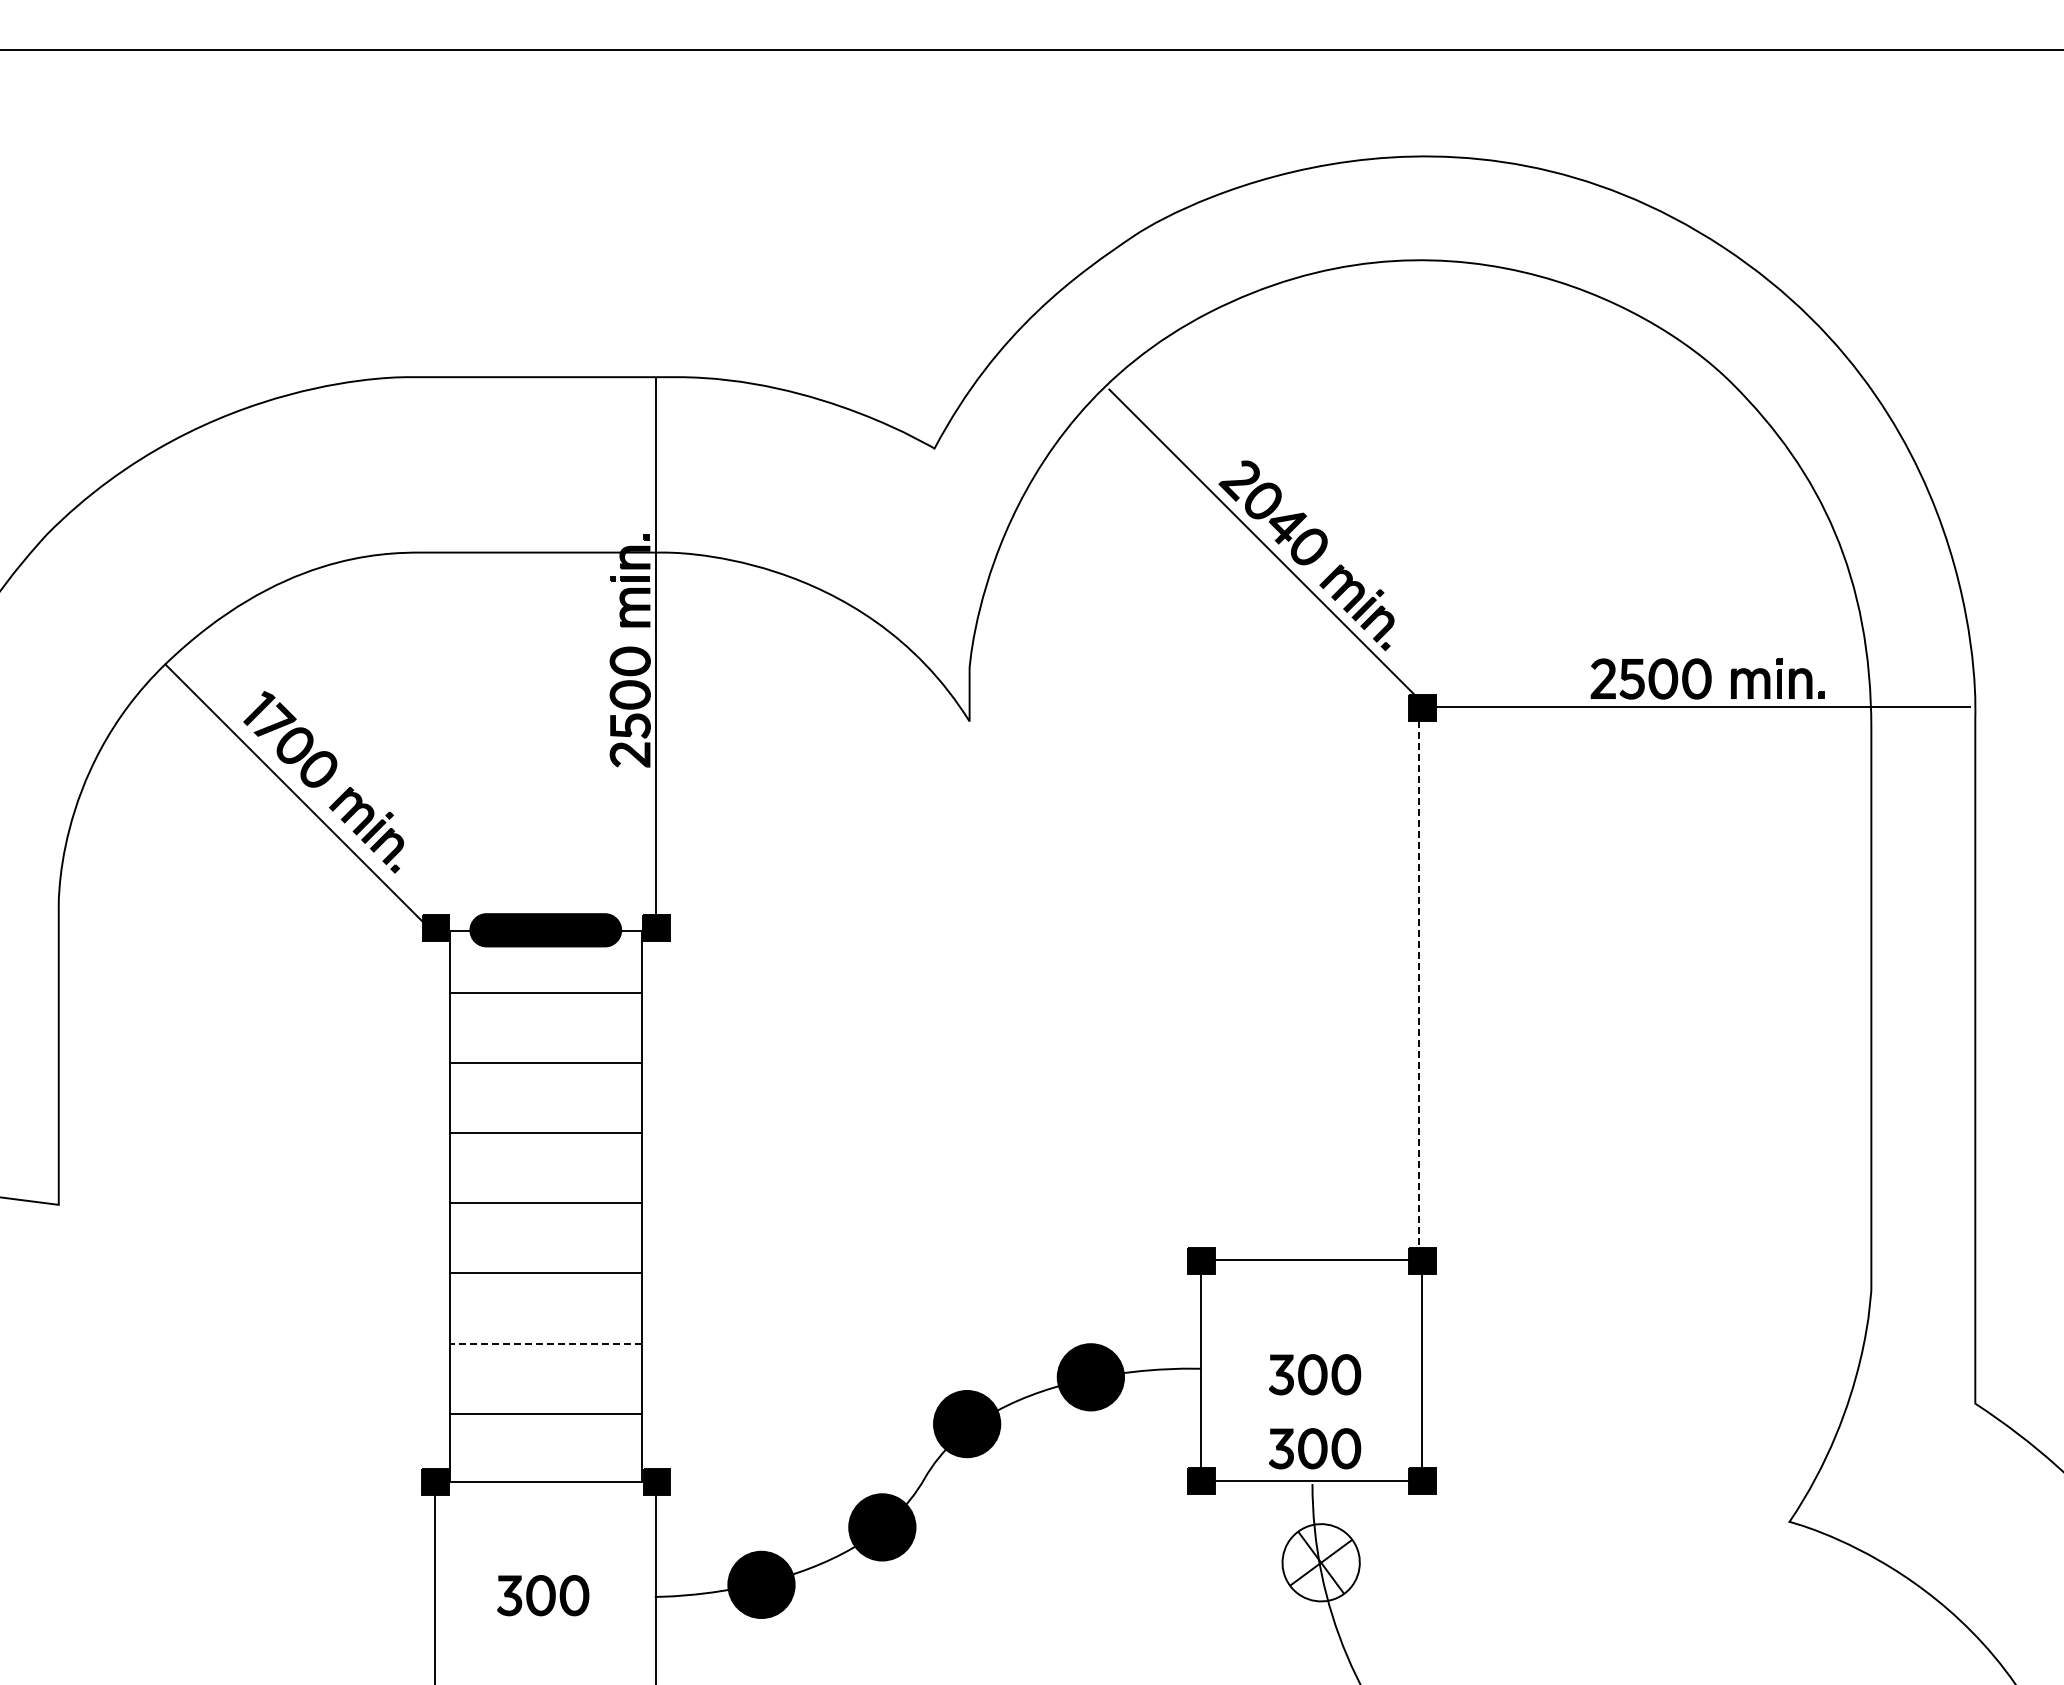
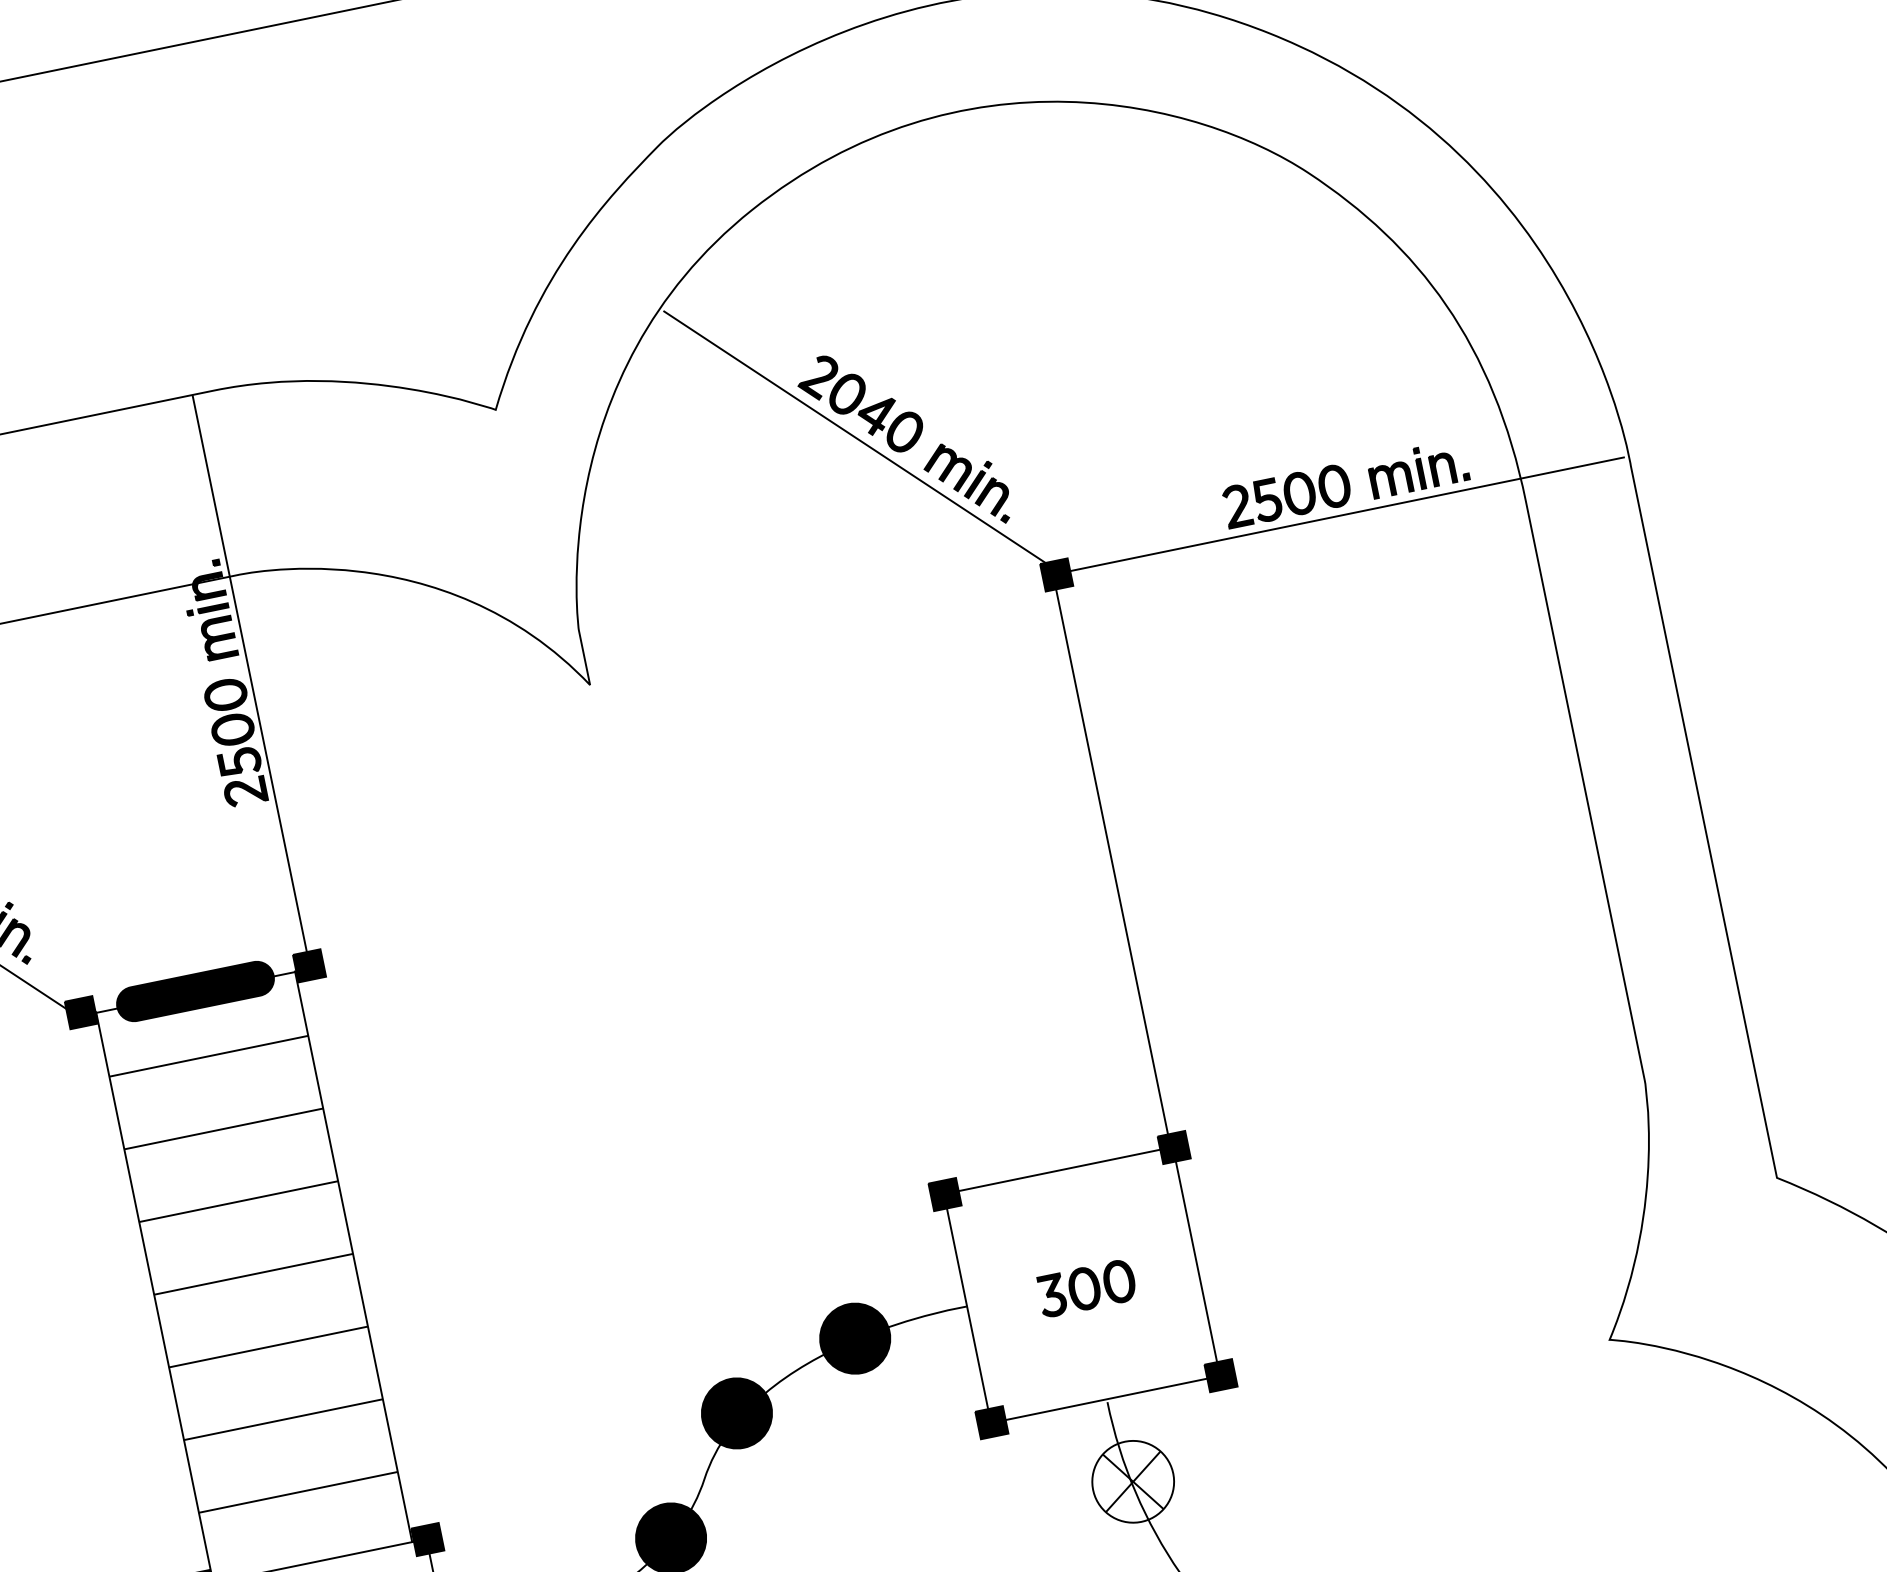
line: (1419, 986) -> (1112, 863), dashed -> solid
line: (545, 1343) -> (283, 1419), dashed -> solid
part: (1315, 1448) -> (1103, 1364), removed

